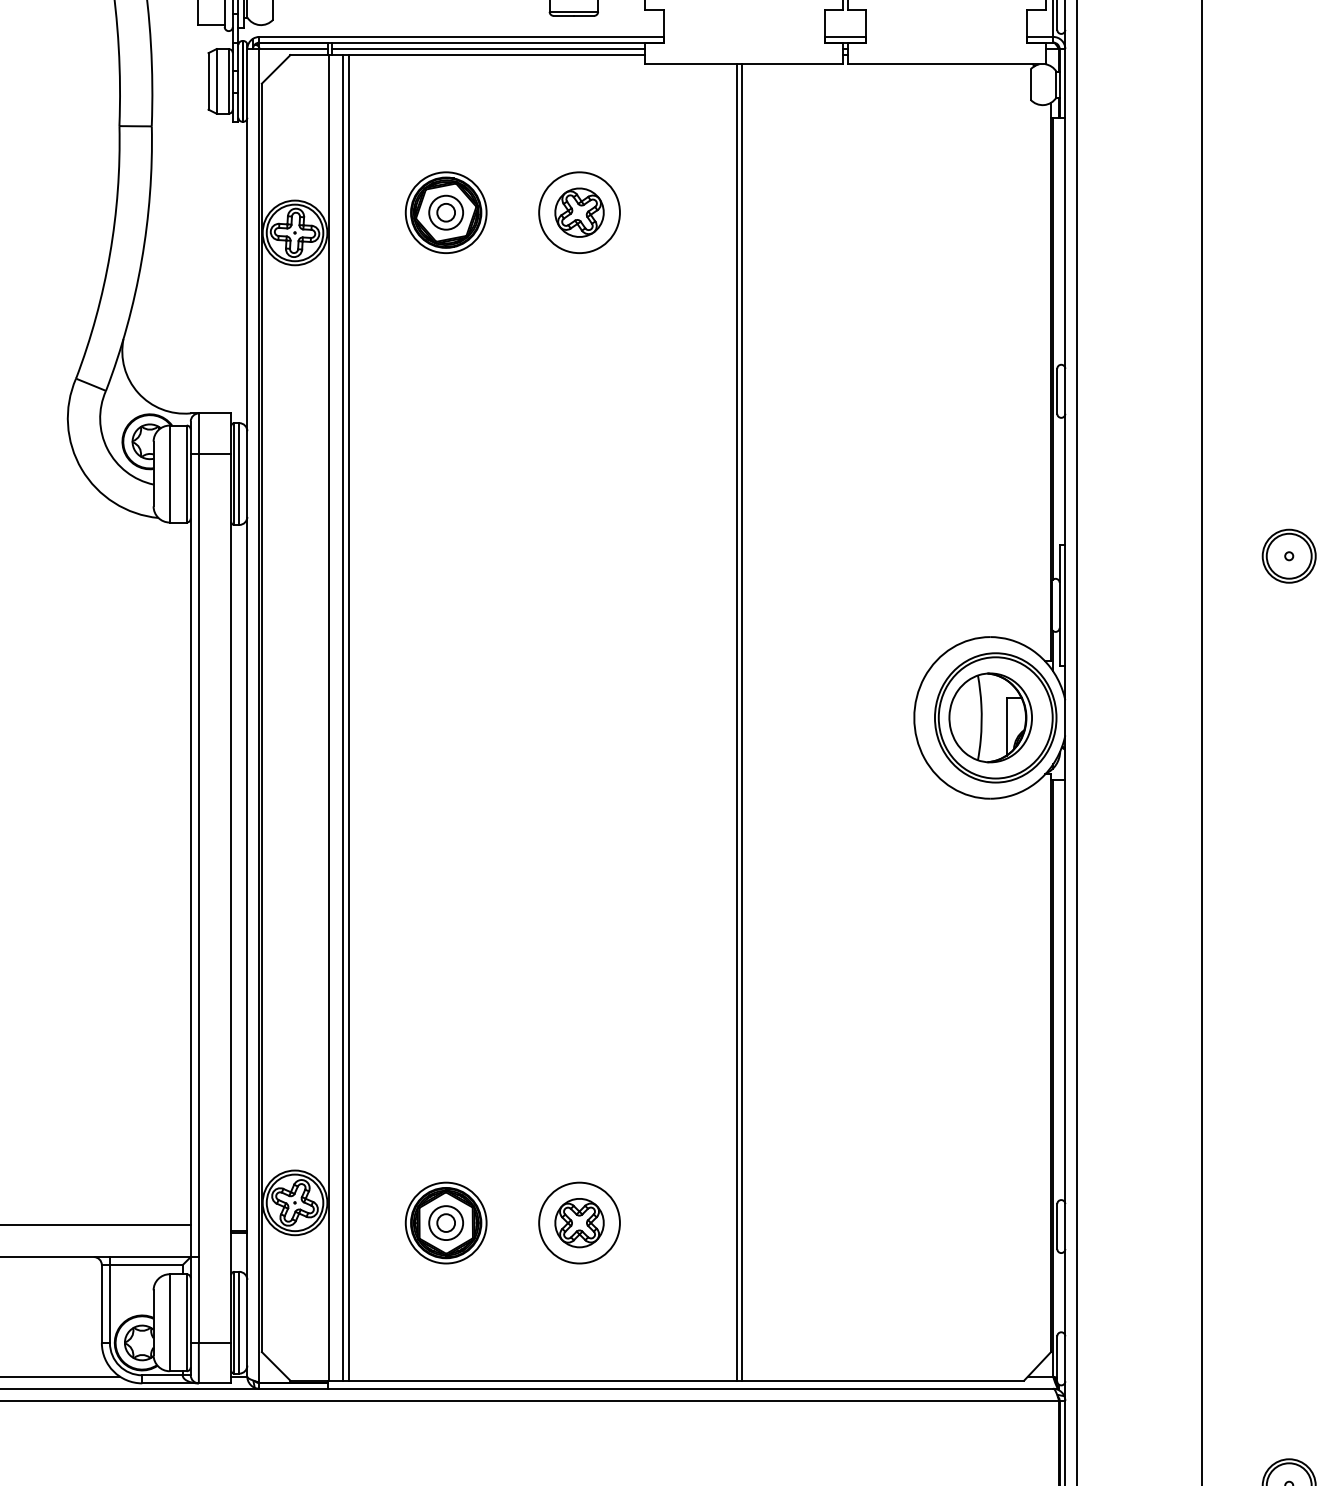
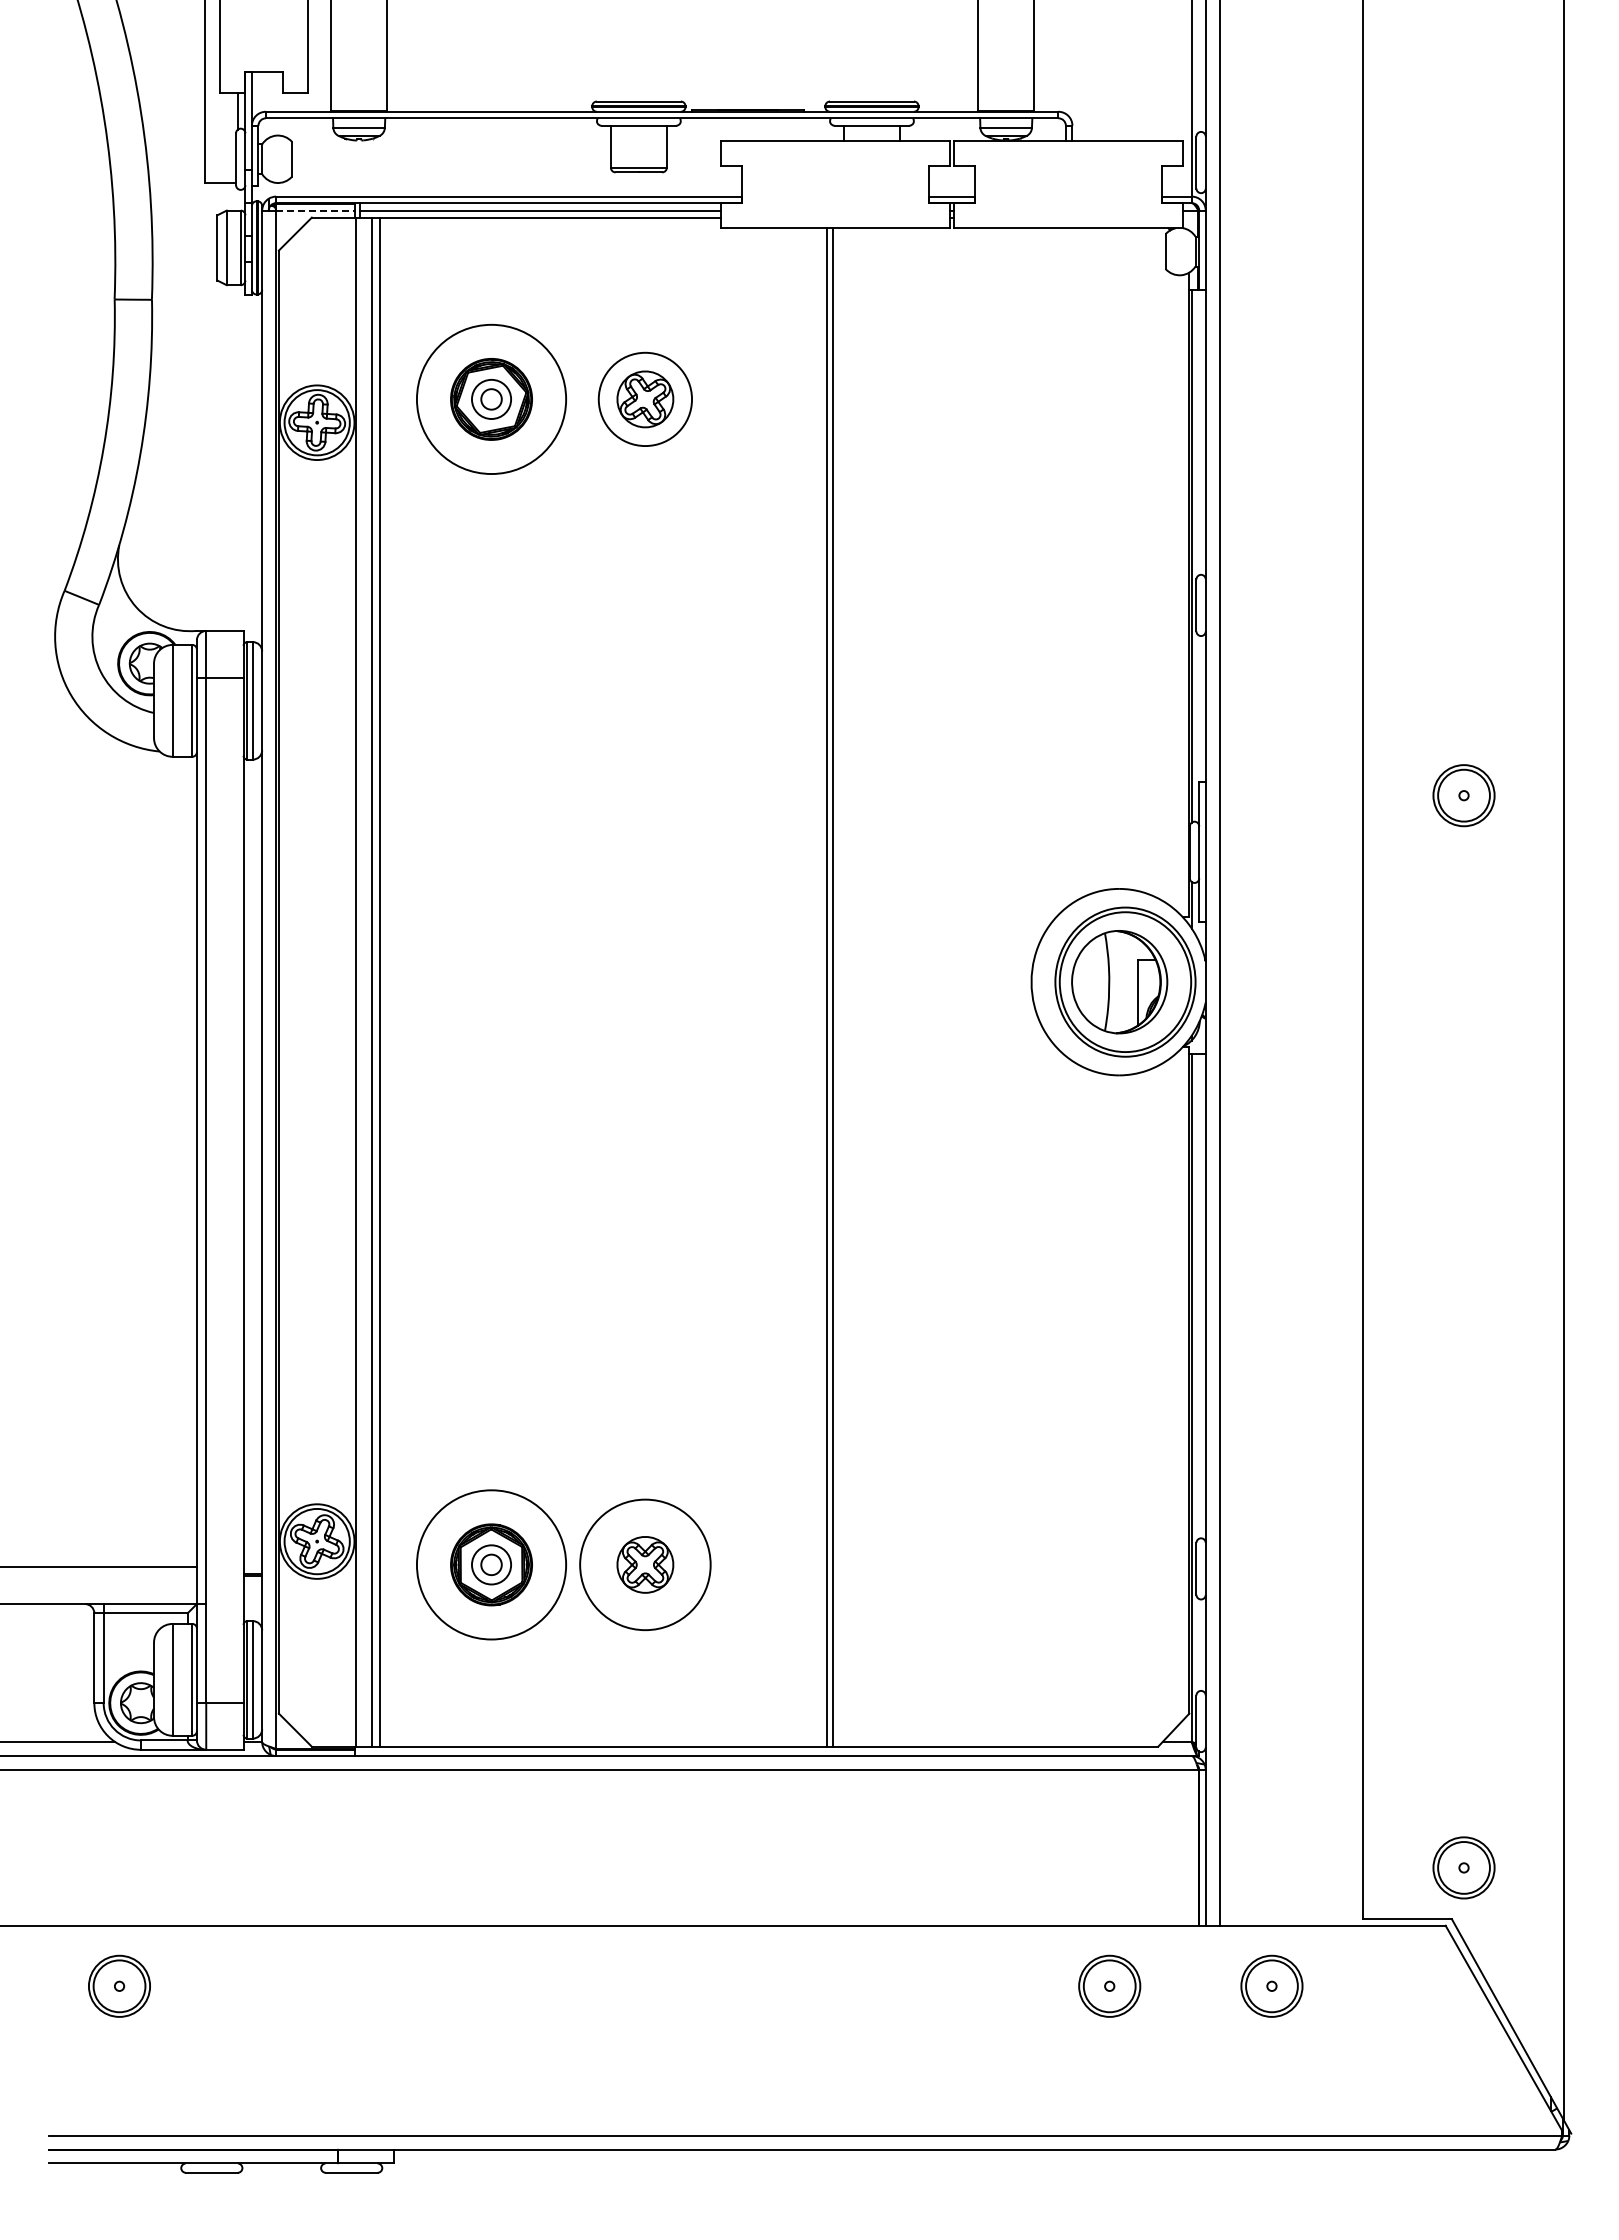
line: (293, 48) -> (315, 210), solid -> dashed
circle: (446, 212) -> (491, 399), size x1.6
circle: (446, 1222) -> (491, 1564), size x1.6
circle: (579, 1222) -> (645, 1564), size x1.4

